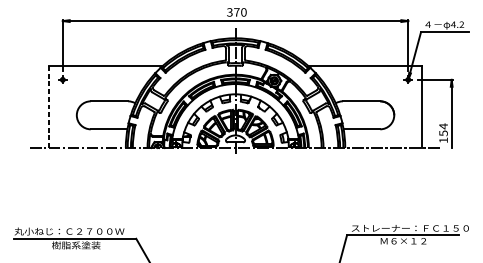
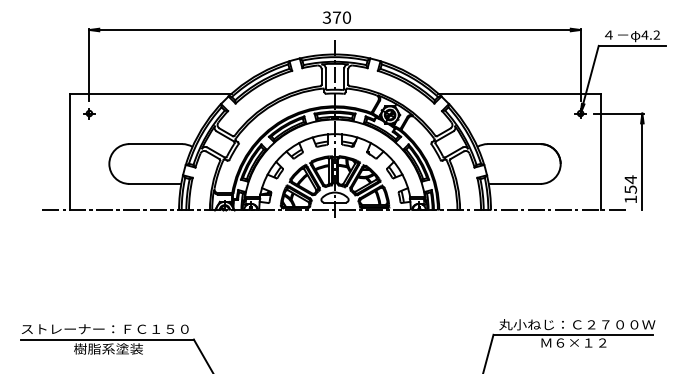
line: (48, 107) -> (69, 152), dashed -> solid
text: (409, 228) -> (582, 324), ストレーナー：ＦＣ１５０ -> 丸小ねじ：Ｃ２７００Ｗ
text: (73, 231) -> (104, 328), 丸小ねじ：Ｃ２７００Ｗ -> ストレーナー：ＦＣ１５０

